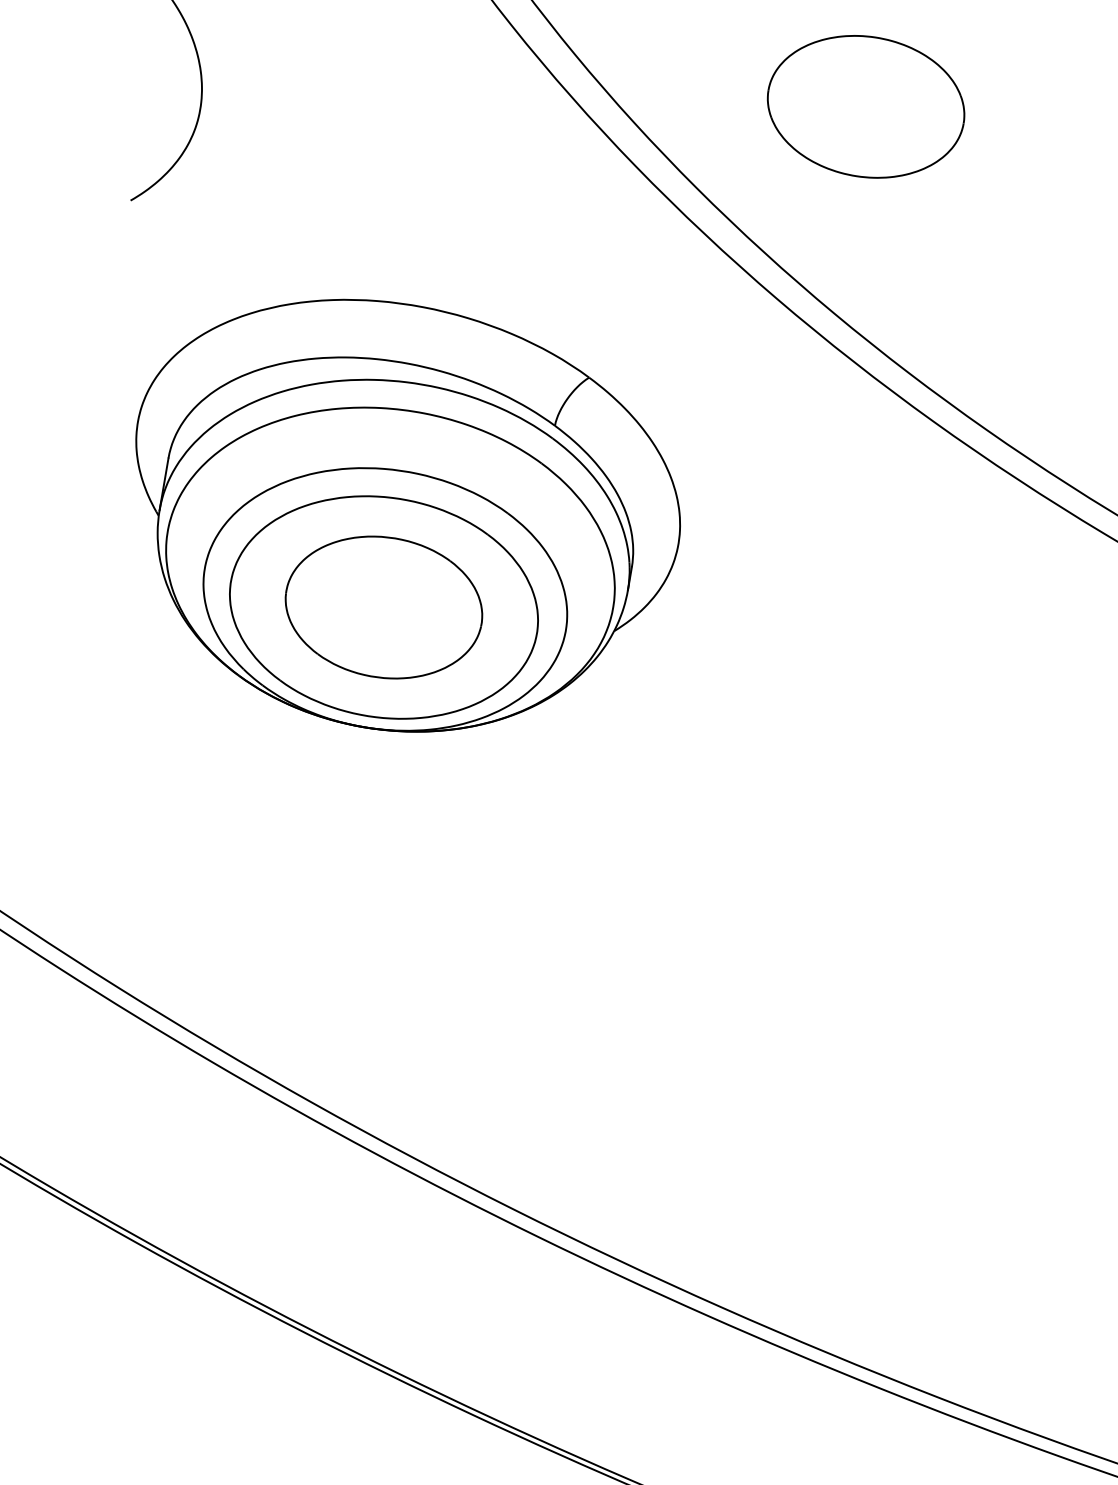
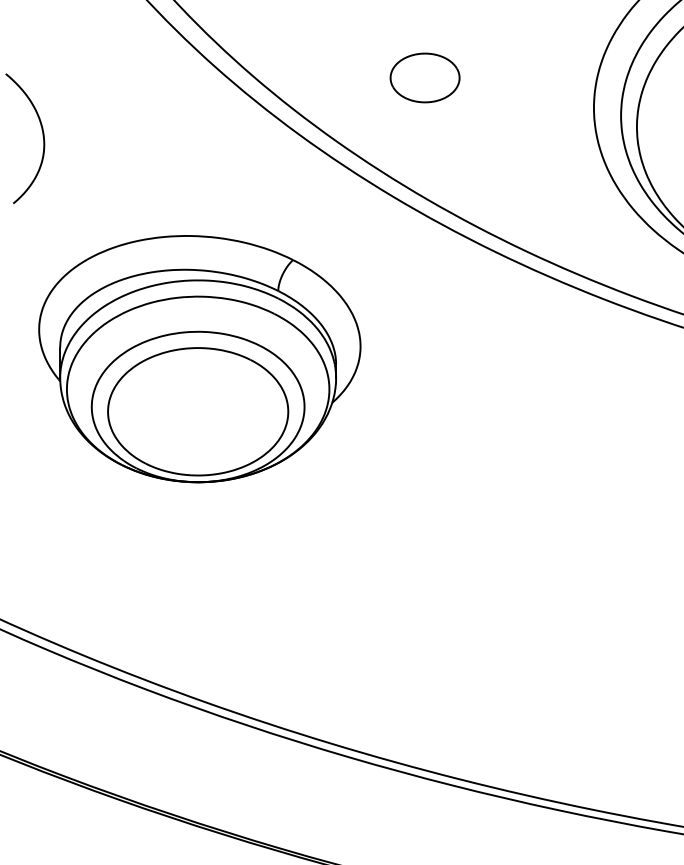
part: (865, 105) -> (424, 77), size x0.6
part: (382, 606) -> (197, 411), removed

